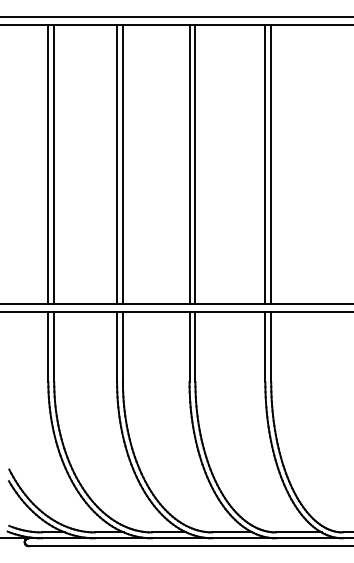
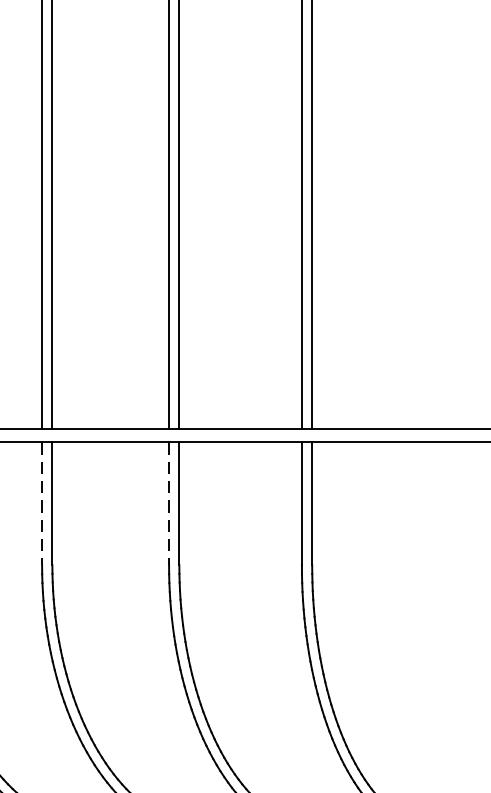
line: (117, 347) -> (42, 504), solid -> dashed
line: (189, 347) -> (168, 504), solid -> dashed

